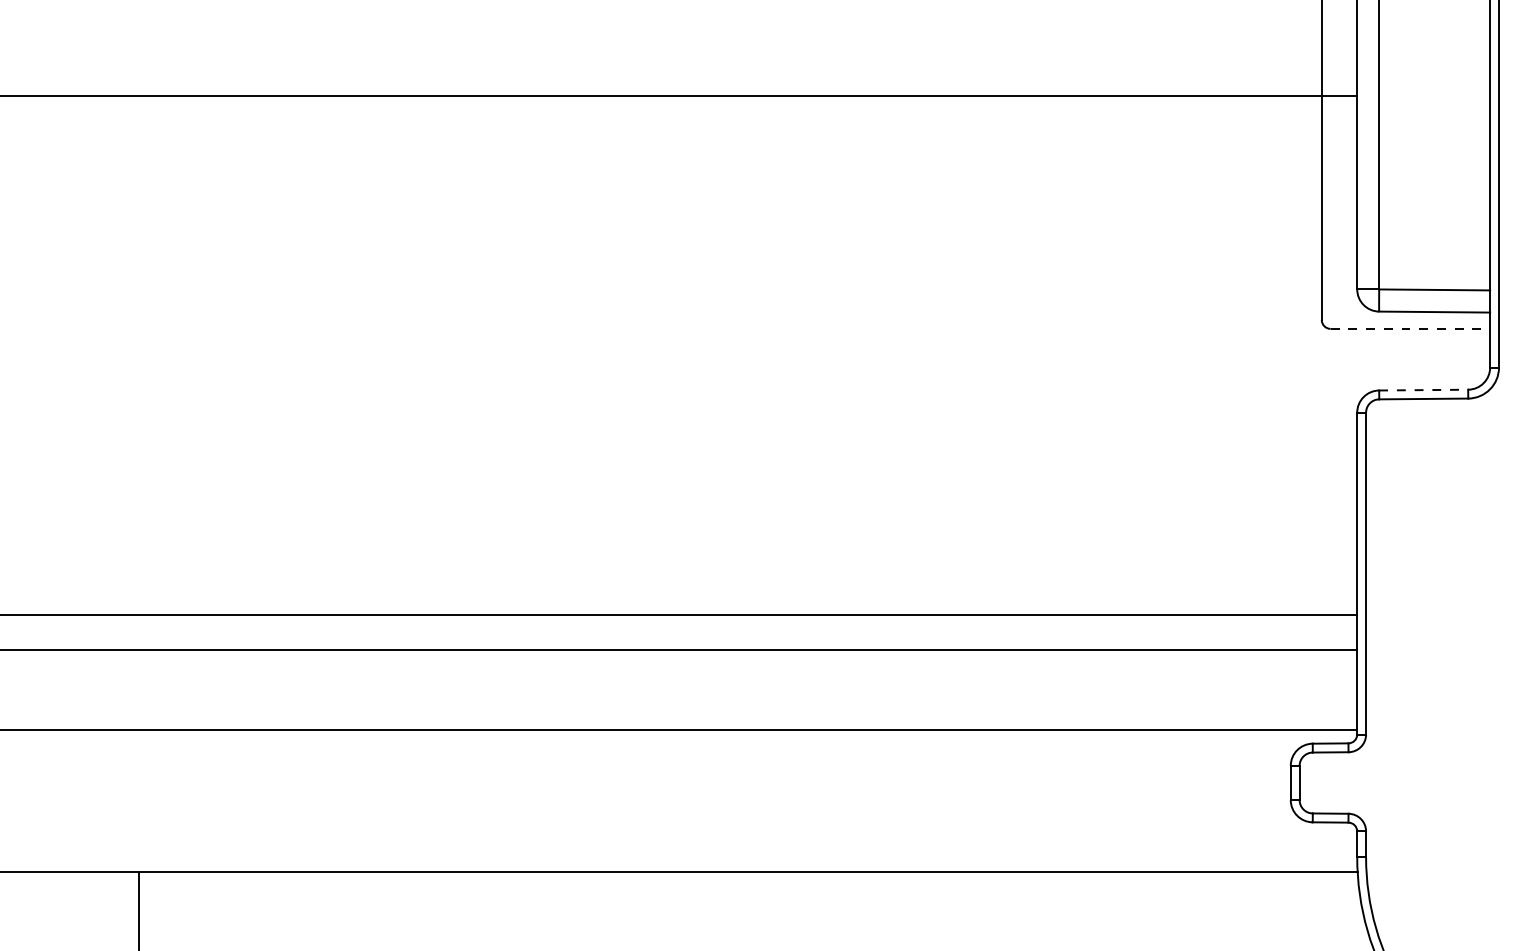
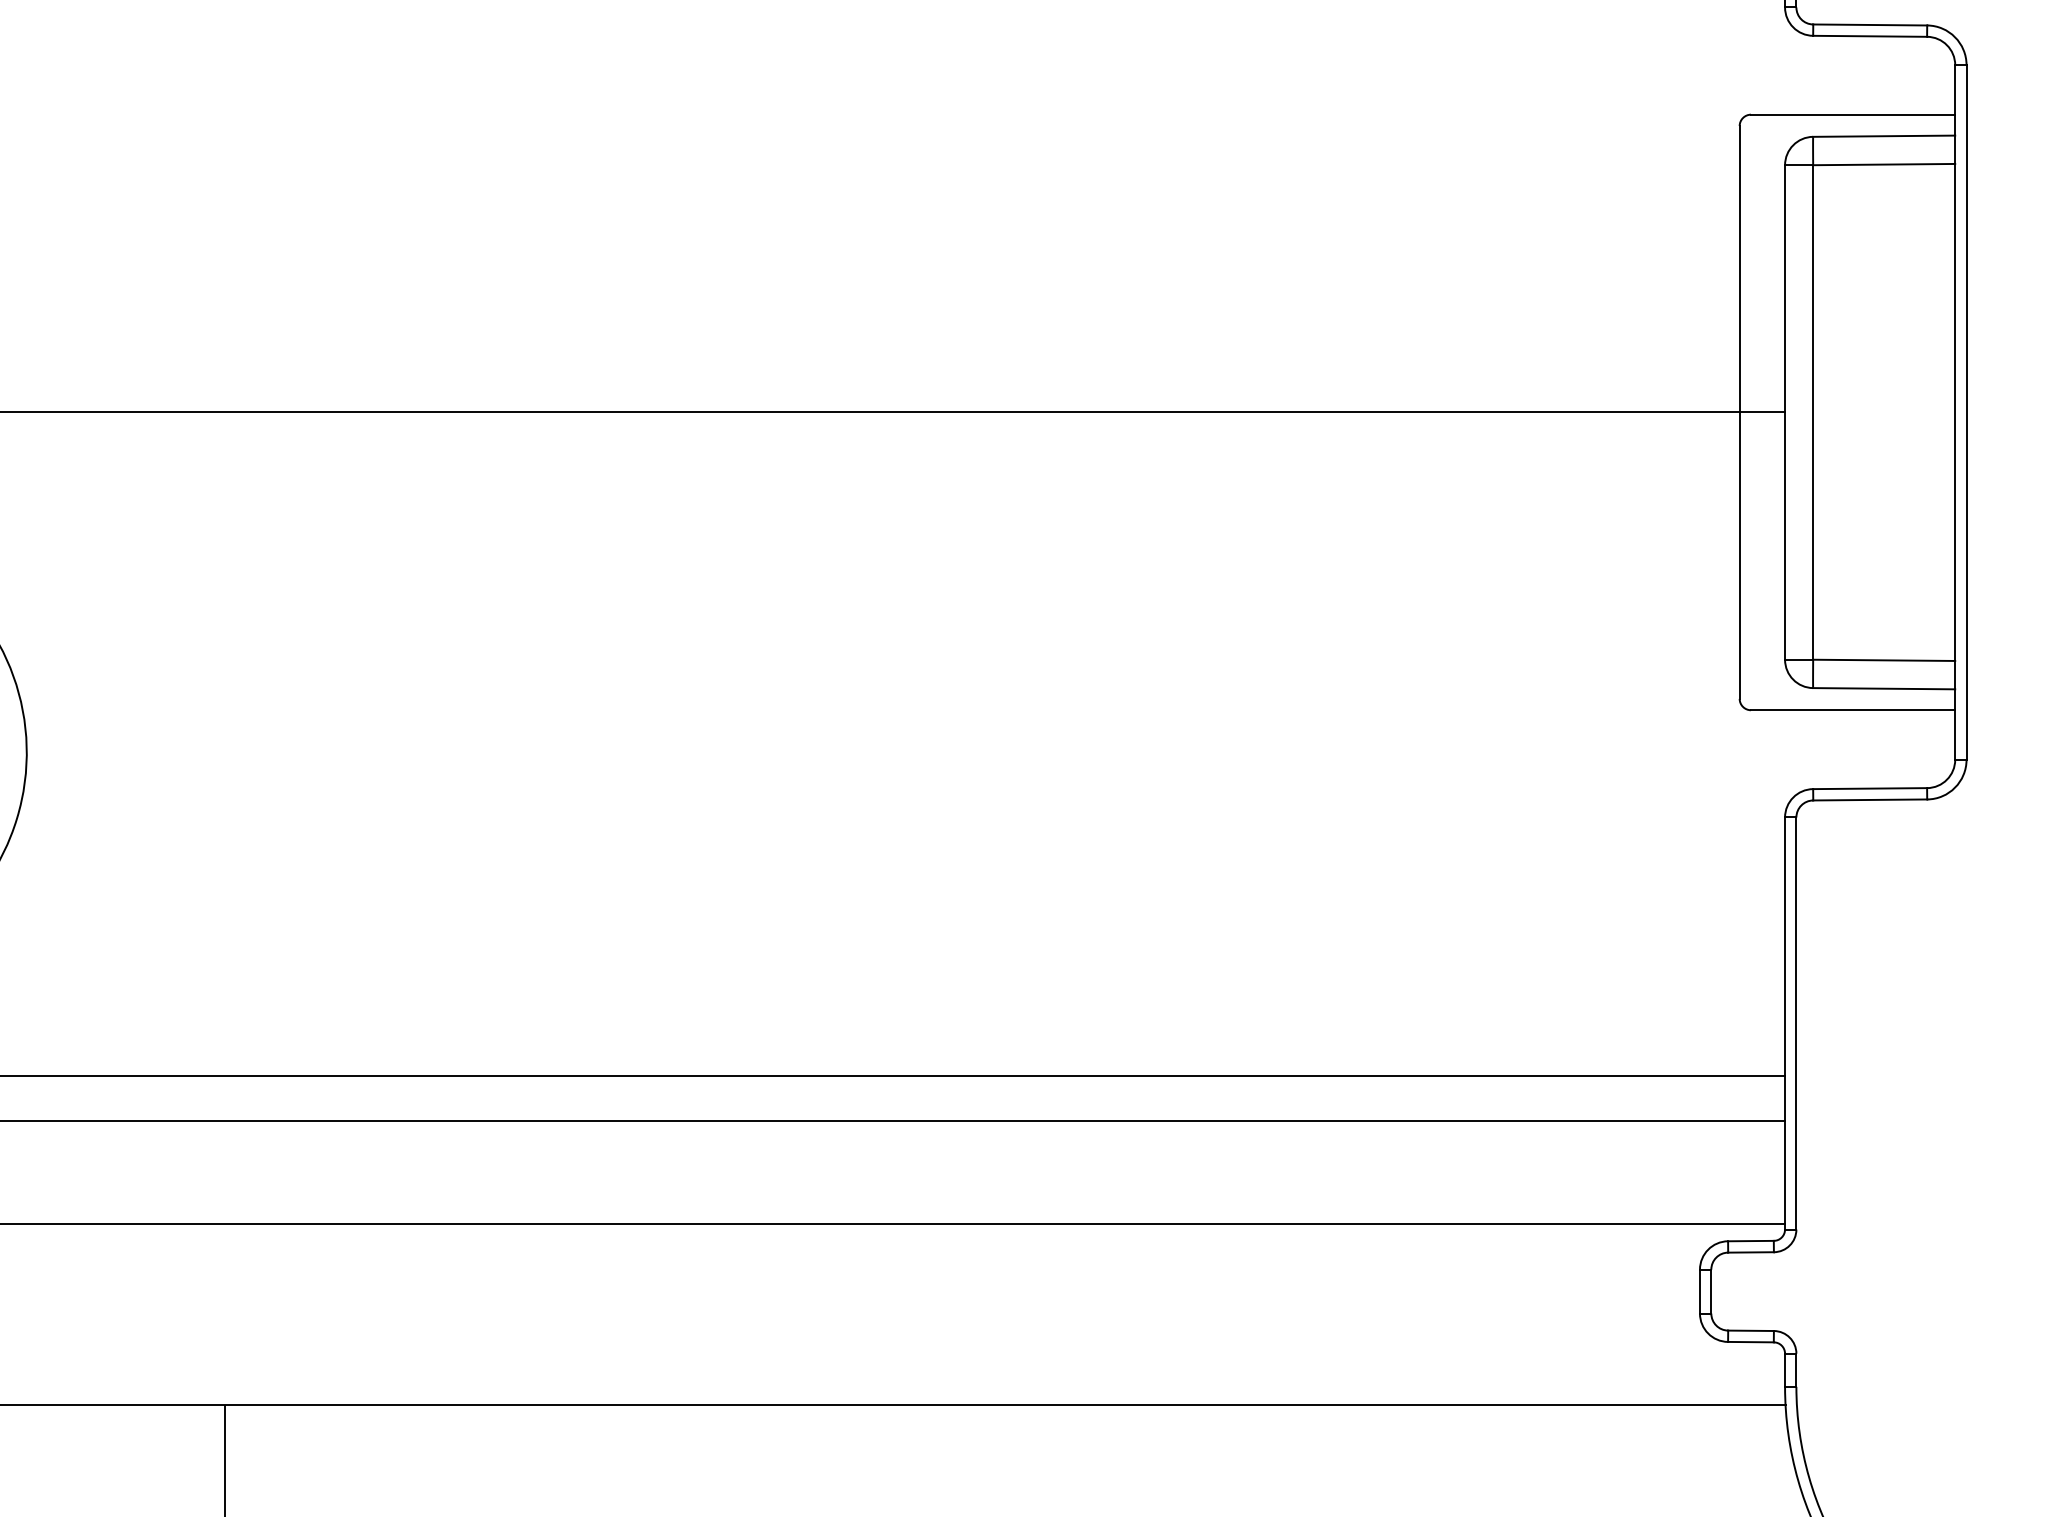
line: (1410, 329) -> (1853, 710), dashed -> solid
line: (1423, 390) -> (1870, 788), dashed -> solid

